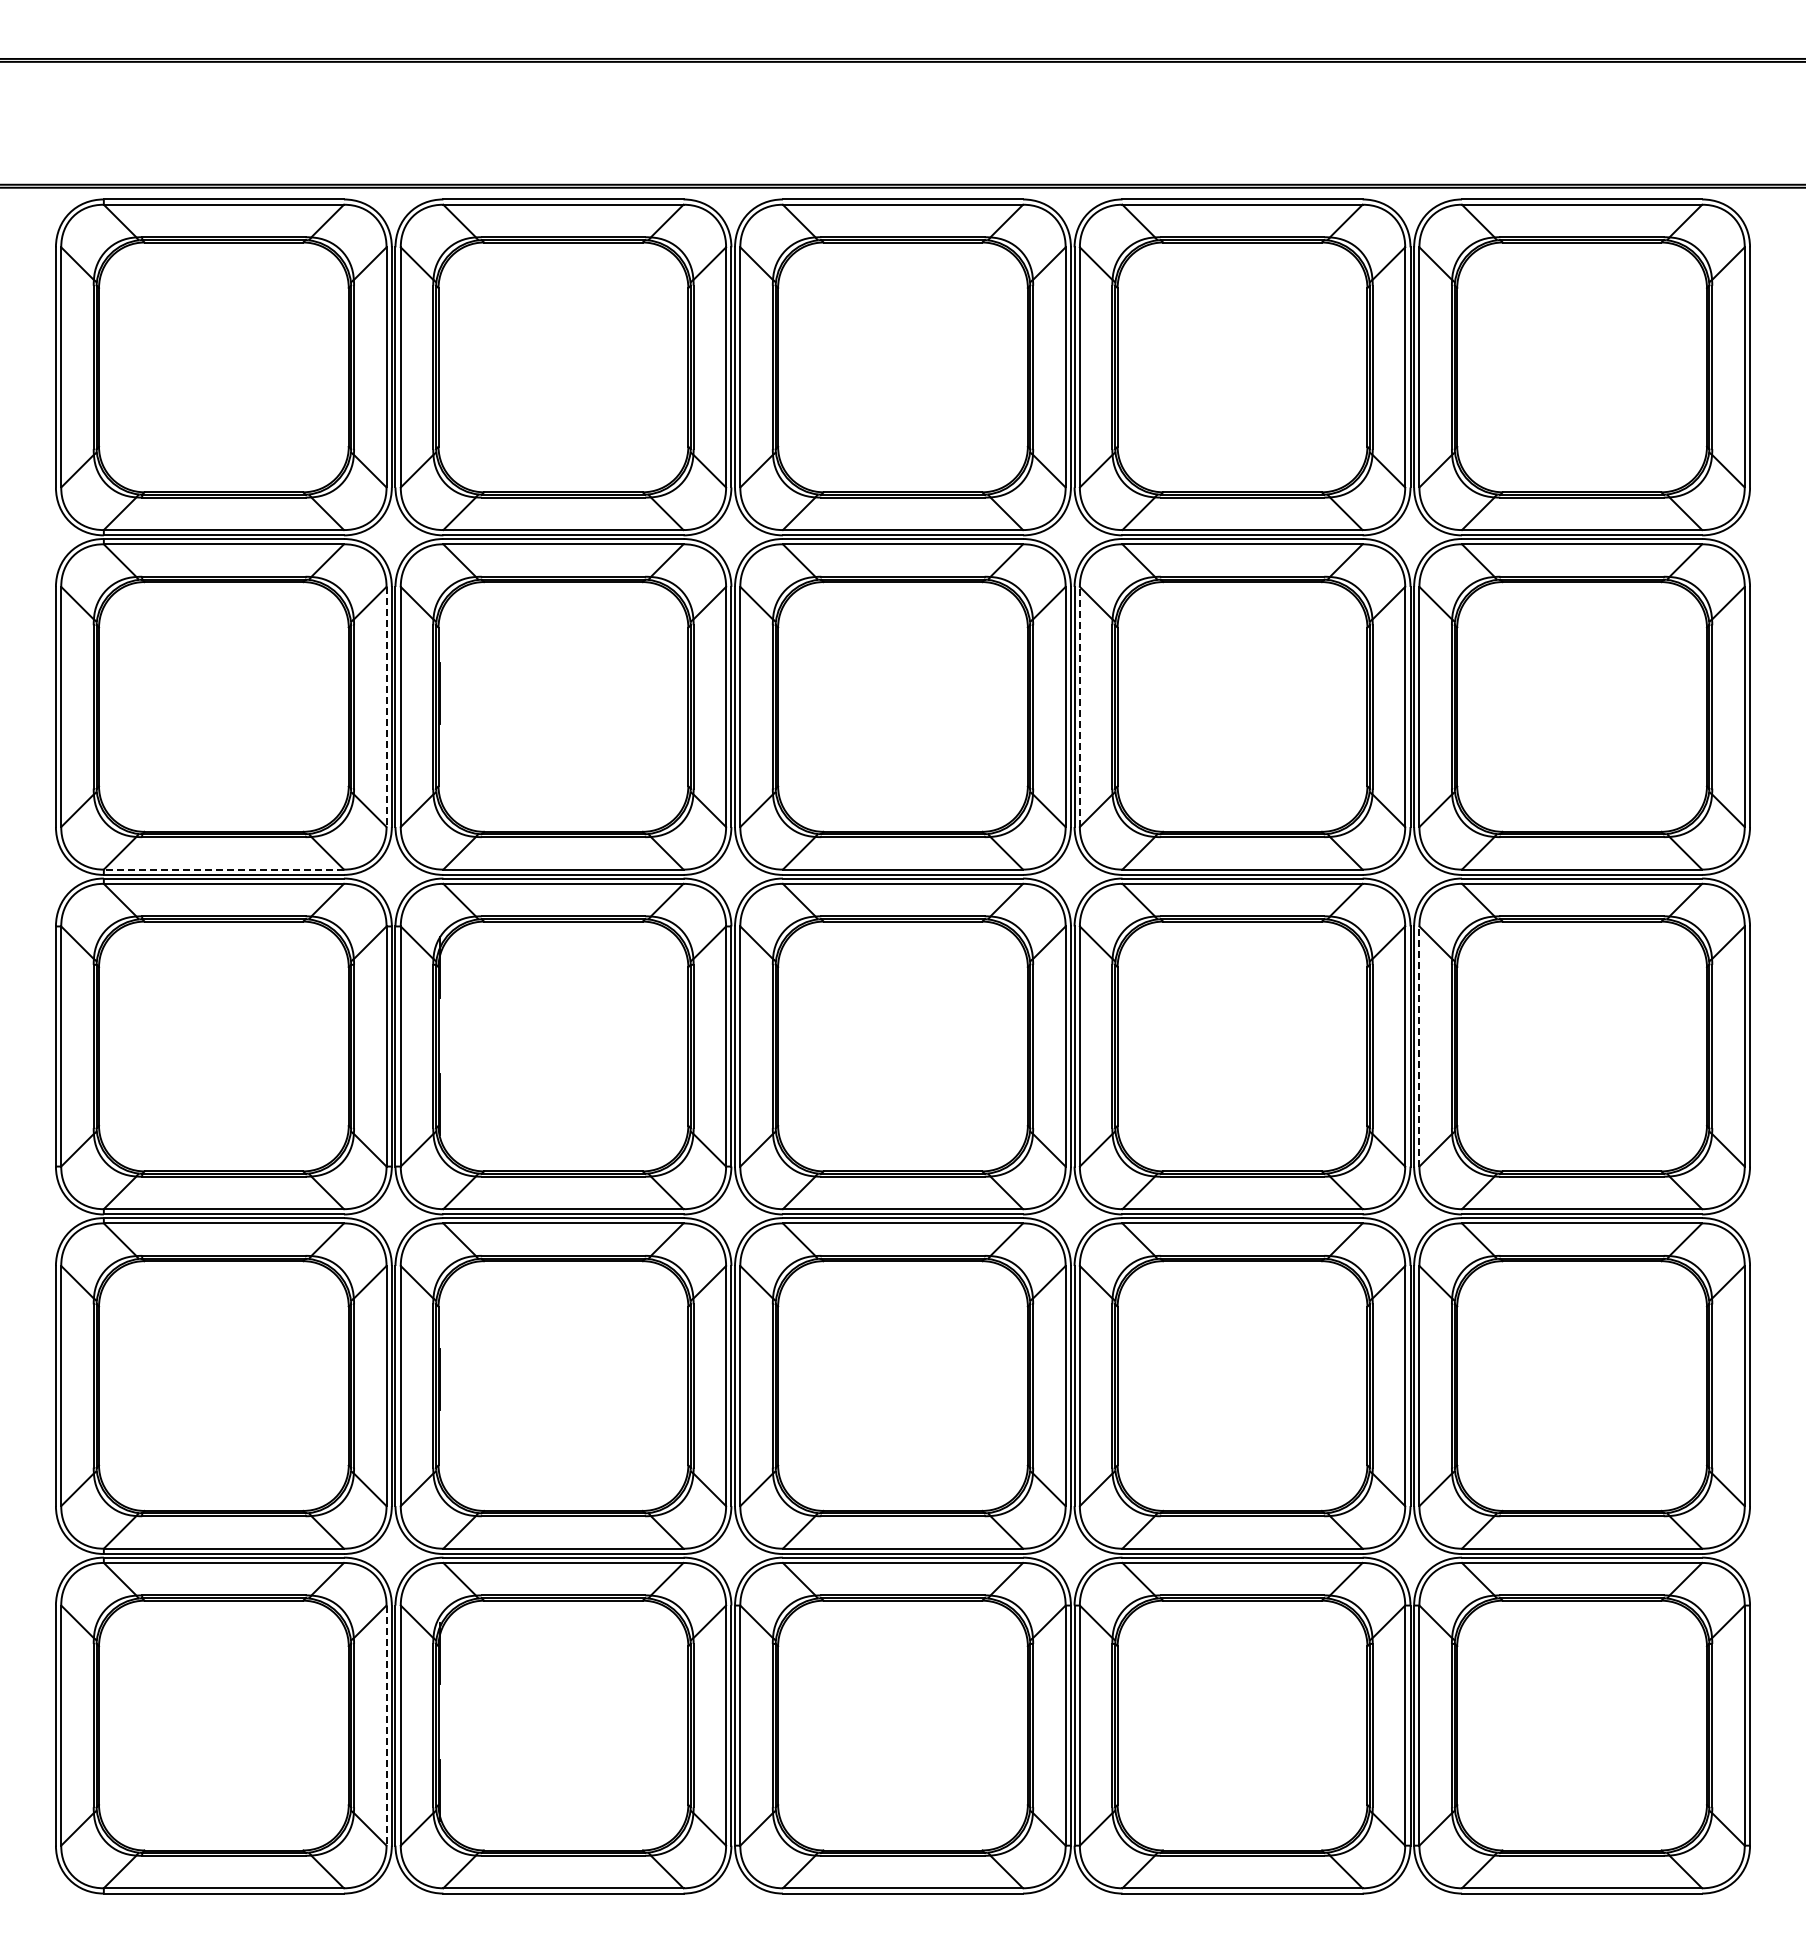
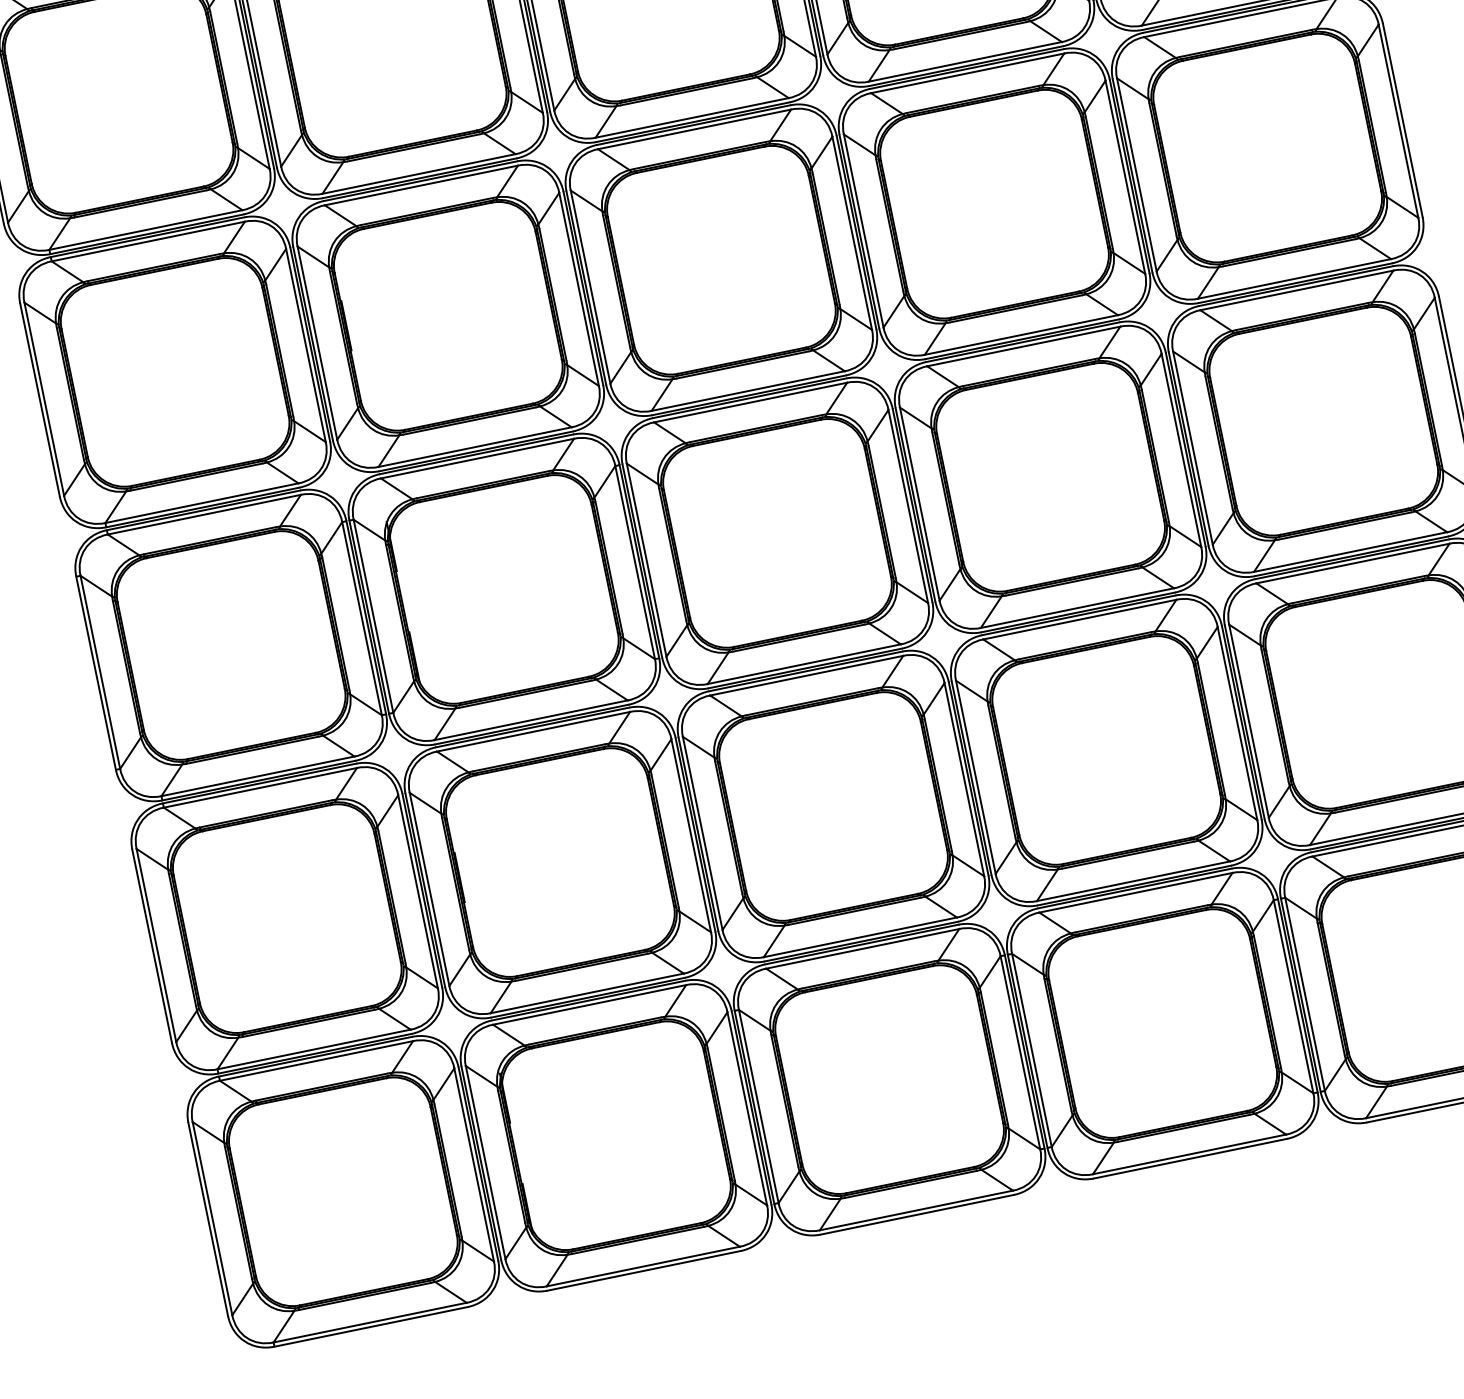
line: (1079, 706) -> (863, 230), dashed -> solid
line: (386, 707) -> (306, 345), dashed -> solid
line: (223, 869) -> (201, 503), dashed -> solid
line: (1419, 1046) -> (1192, 448), dashed -> solid
line: (386, 1726) -> (474, 1165), dashed -> solid

